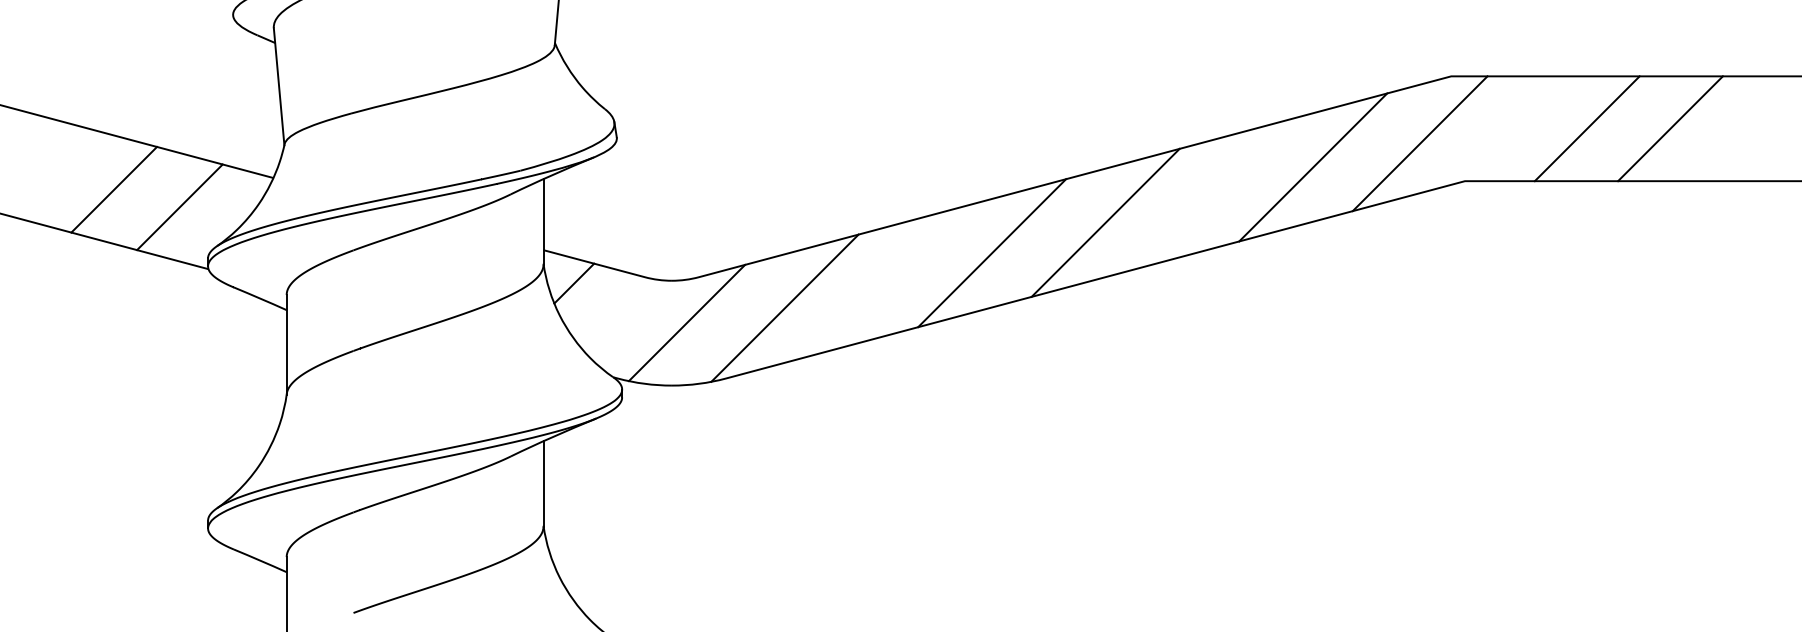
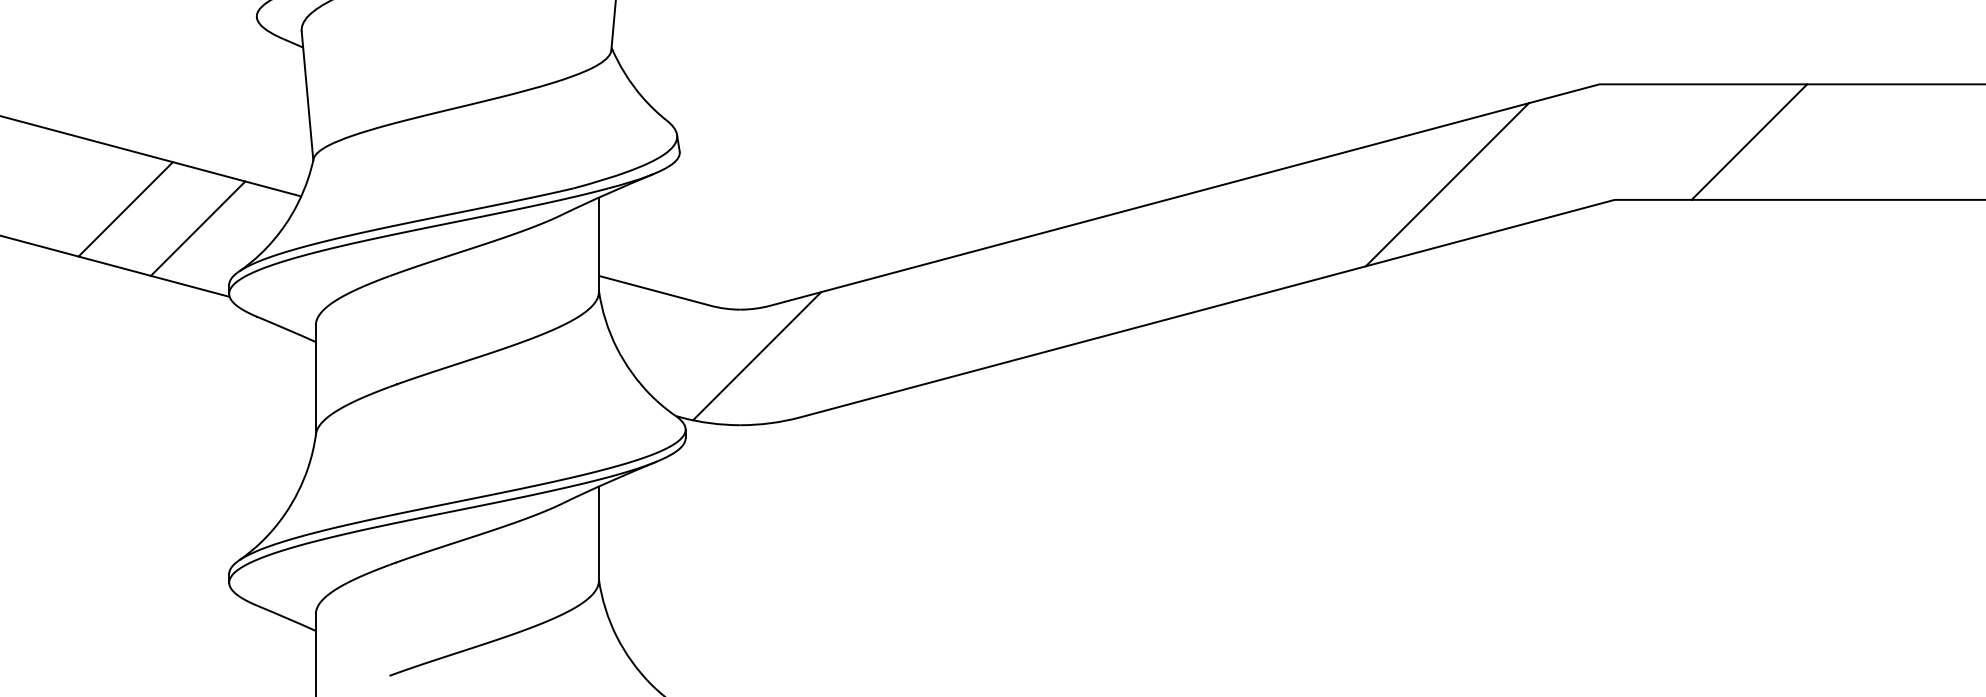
line: (1669, 128) -> (1840, 141), removed
line: (1419, 143) -> (1564, 158), removed
line: (1105, 222) -> (1218, 245), removed
line: (992, 252) -> (1093, 278), removed
line: (573, 283) -> (632, 312), removed
line: (785, 307) -> (865, 339), removed

